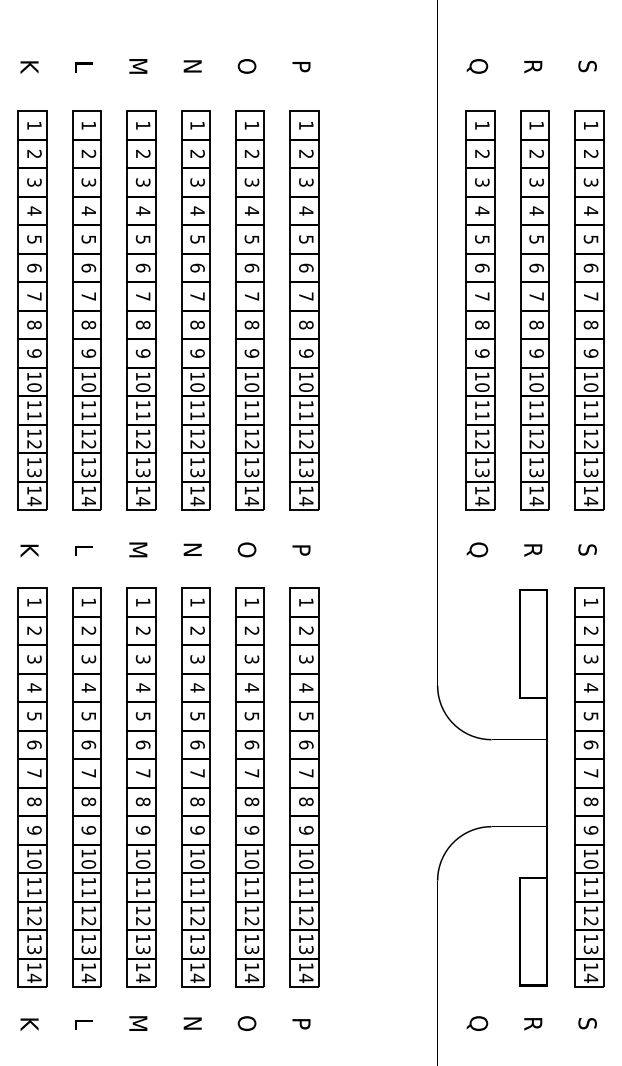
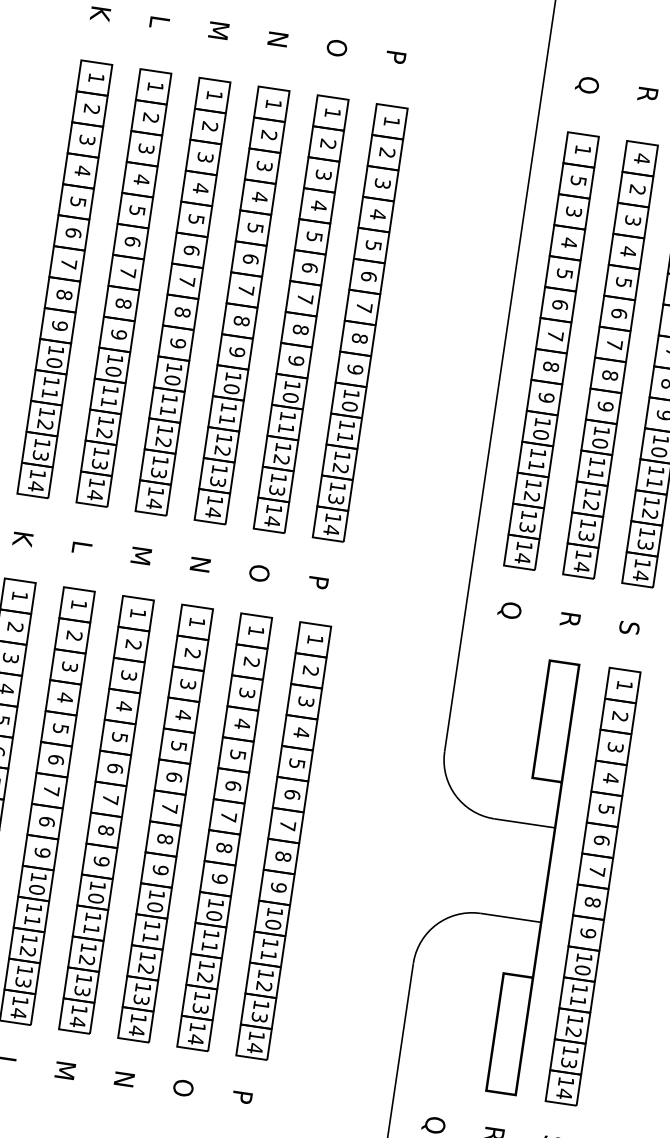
text: (536, 125) -> (641, 158), 1 -> 4
text: (482, 154) -> (578, 181), 2 -> 5
text: (88, 801) -> (46, 821), 8 -> 6

